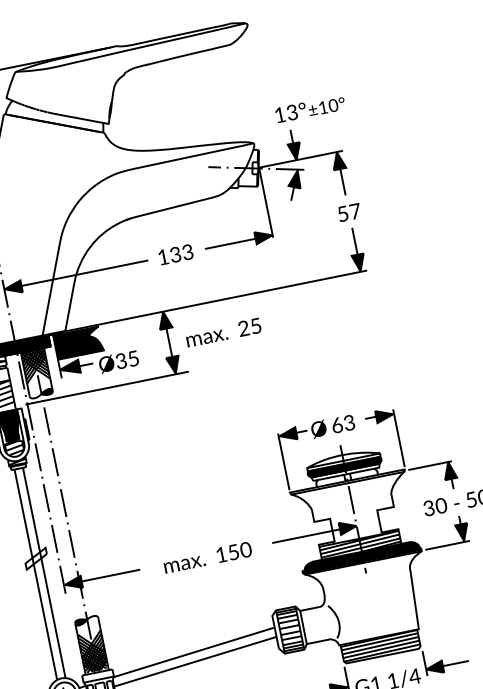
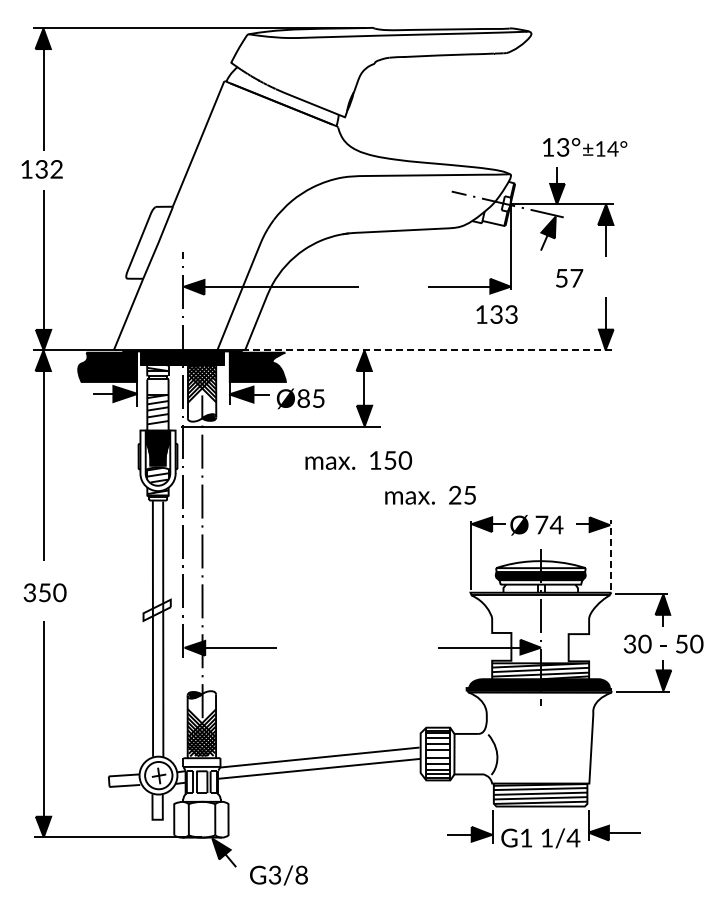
text: (332, 105) -> (612, 148), ±10° -> ±14°
text: (349, 212) -> (569, 278), moved
text: (175, 254) -> (496, 314), moved
line: (214, 301) -> (427, 350), solid -> dashed
text: (223, 331) -> (430, 494), moved
text: (121, 361) -> (303, 398), Ø35 -> Ø85
text: (343, 423) -> (549, 524), 63 -> 74
line: (399, 438) -> (611, 554), solid -> dashed
text: (207, 557) -> (358, 460), moved

